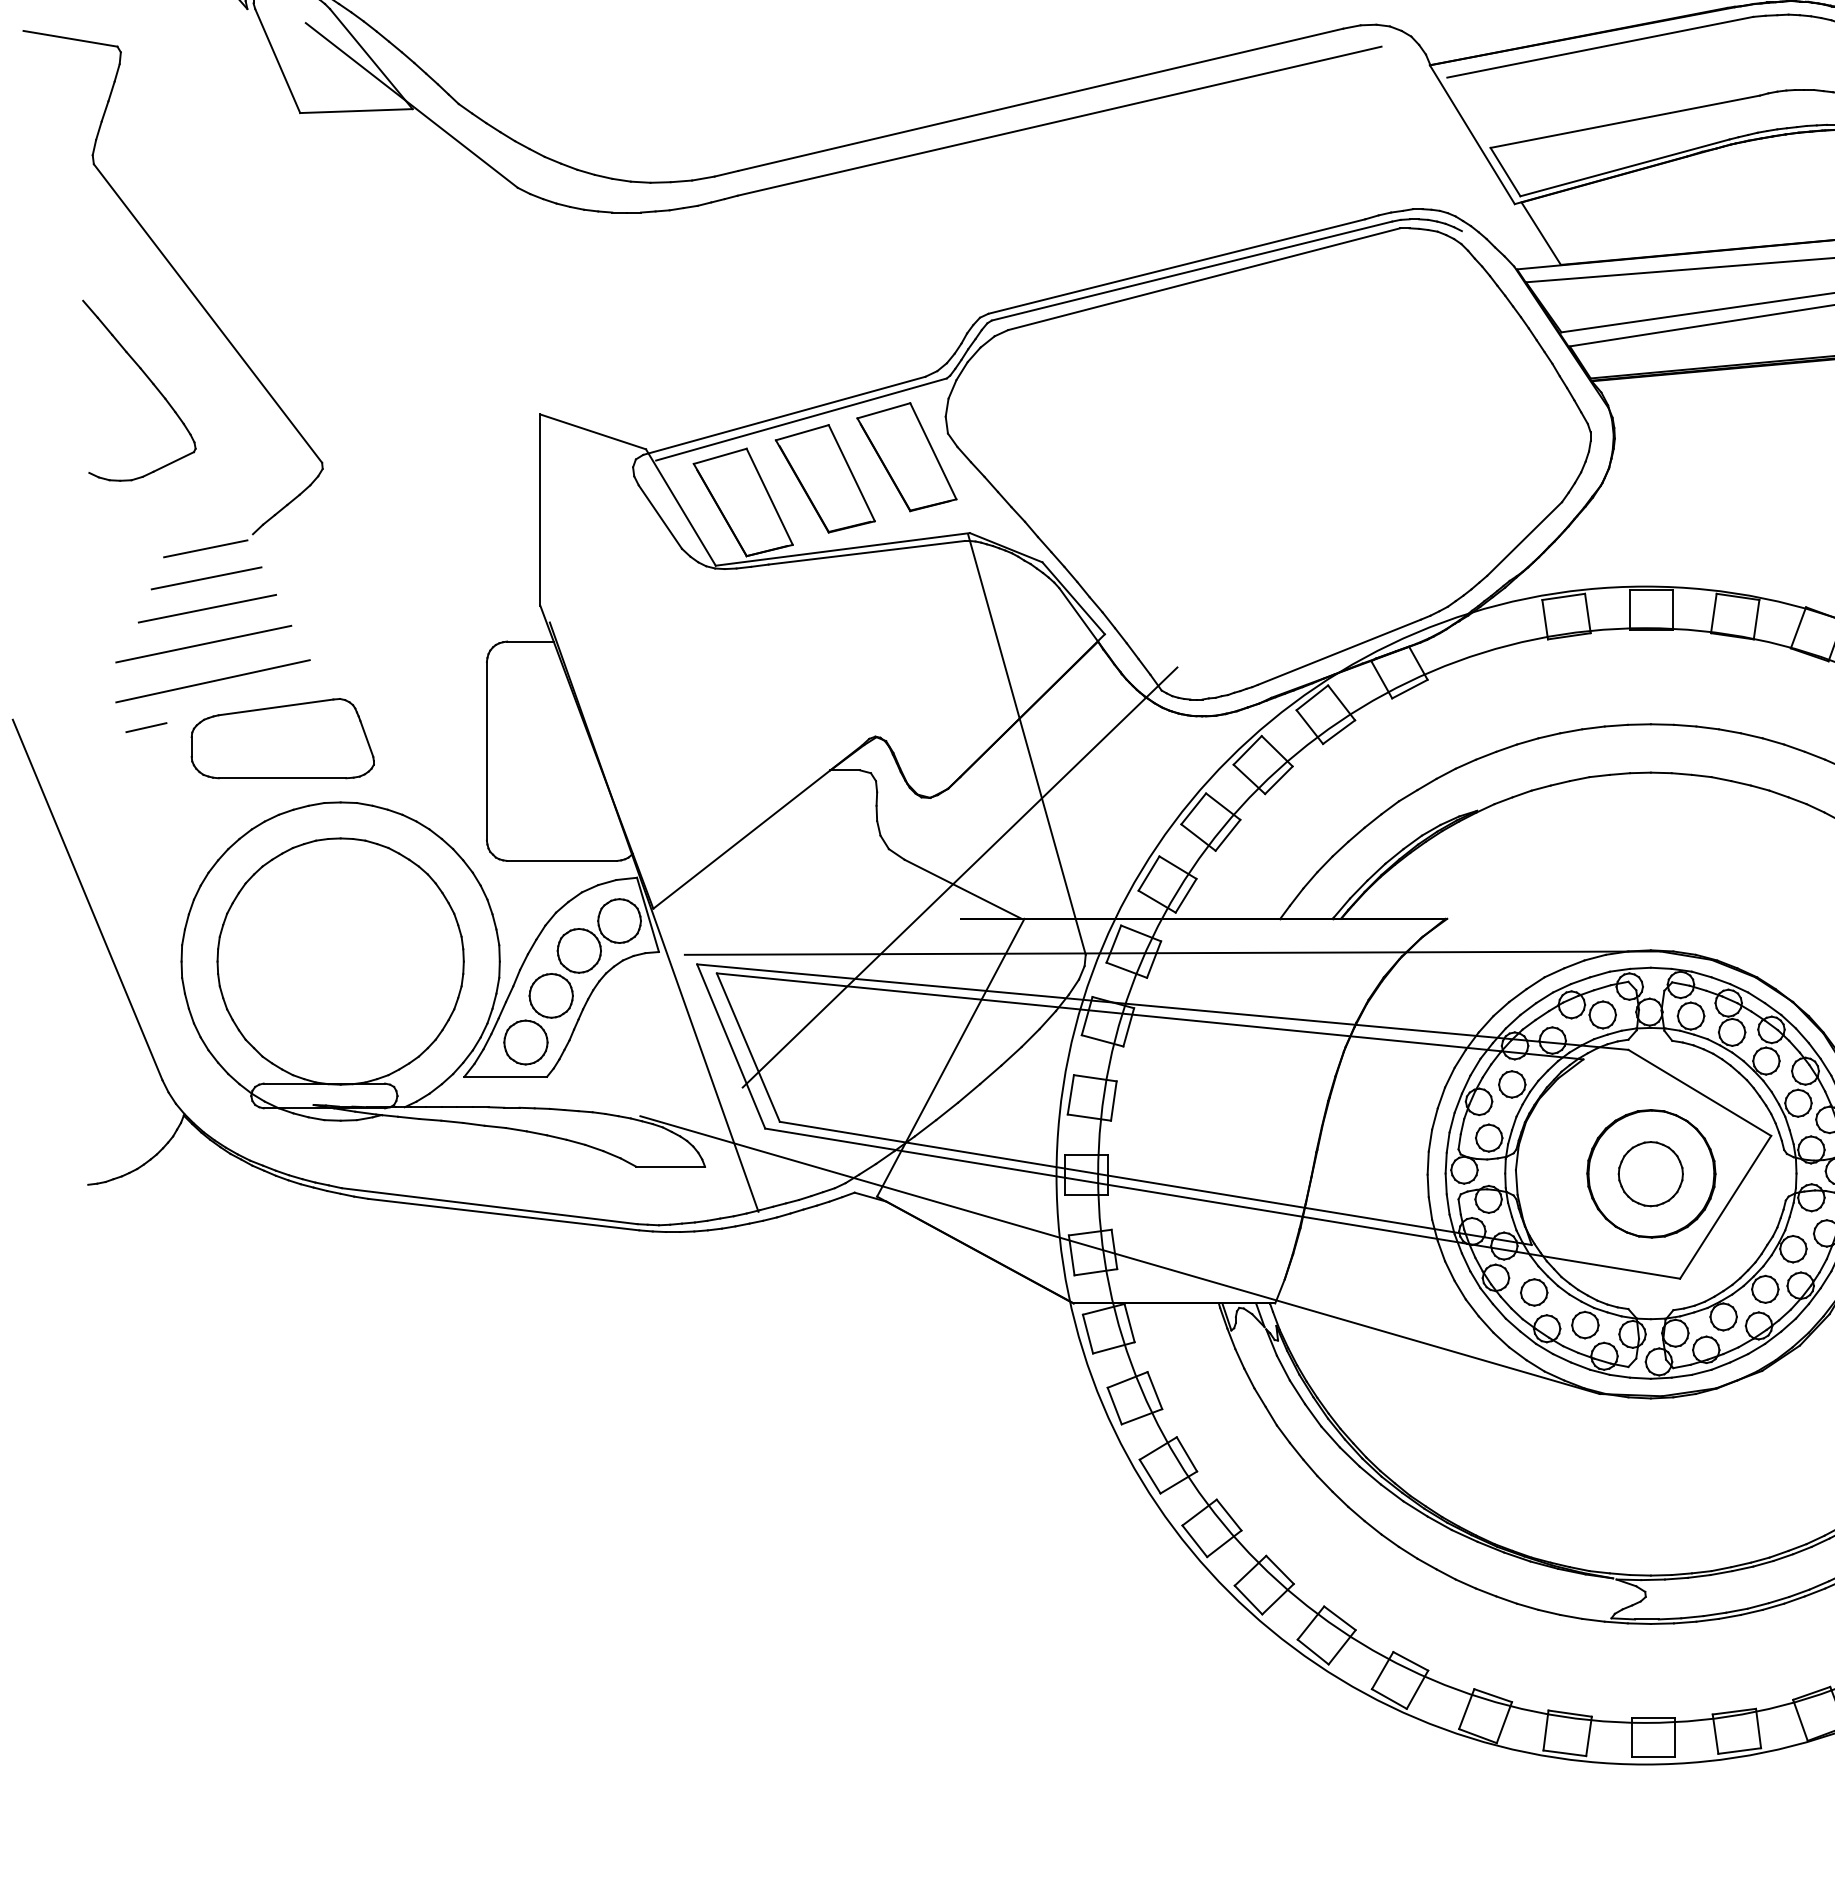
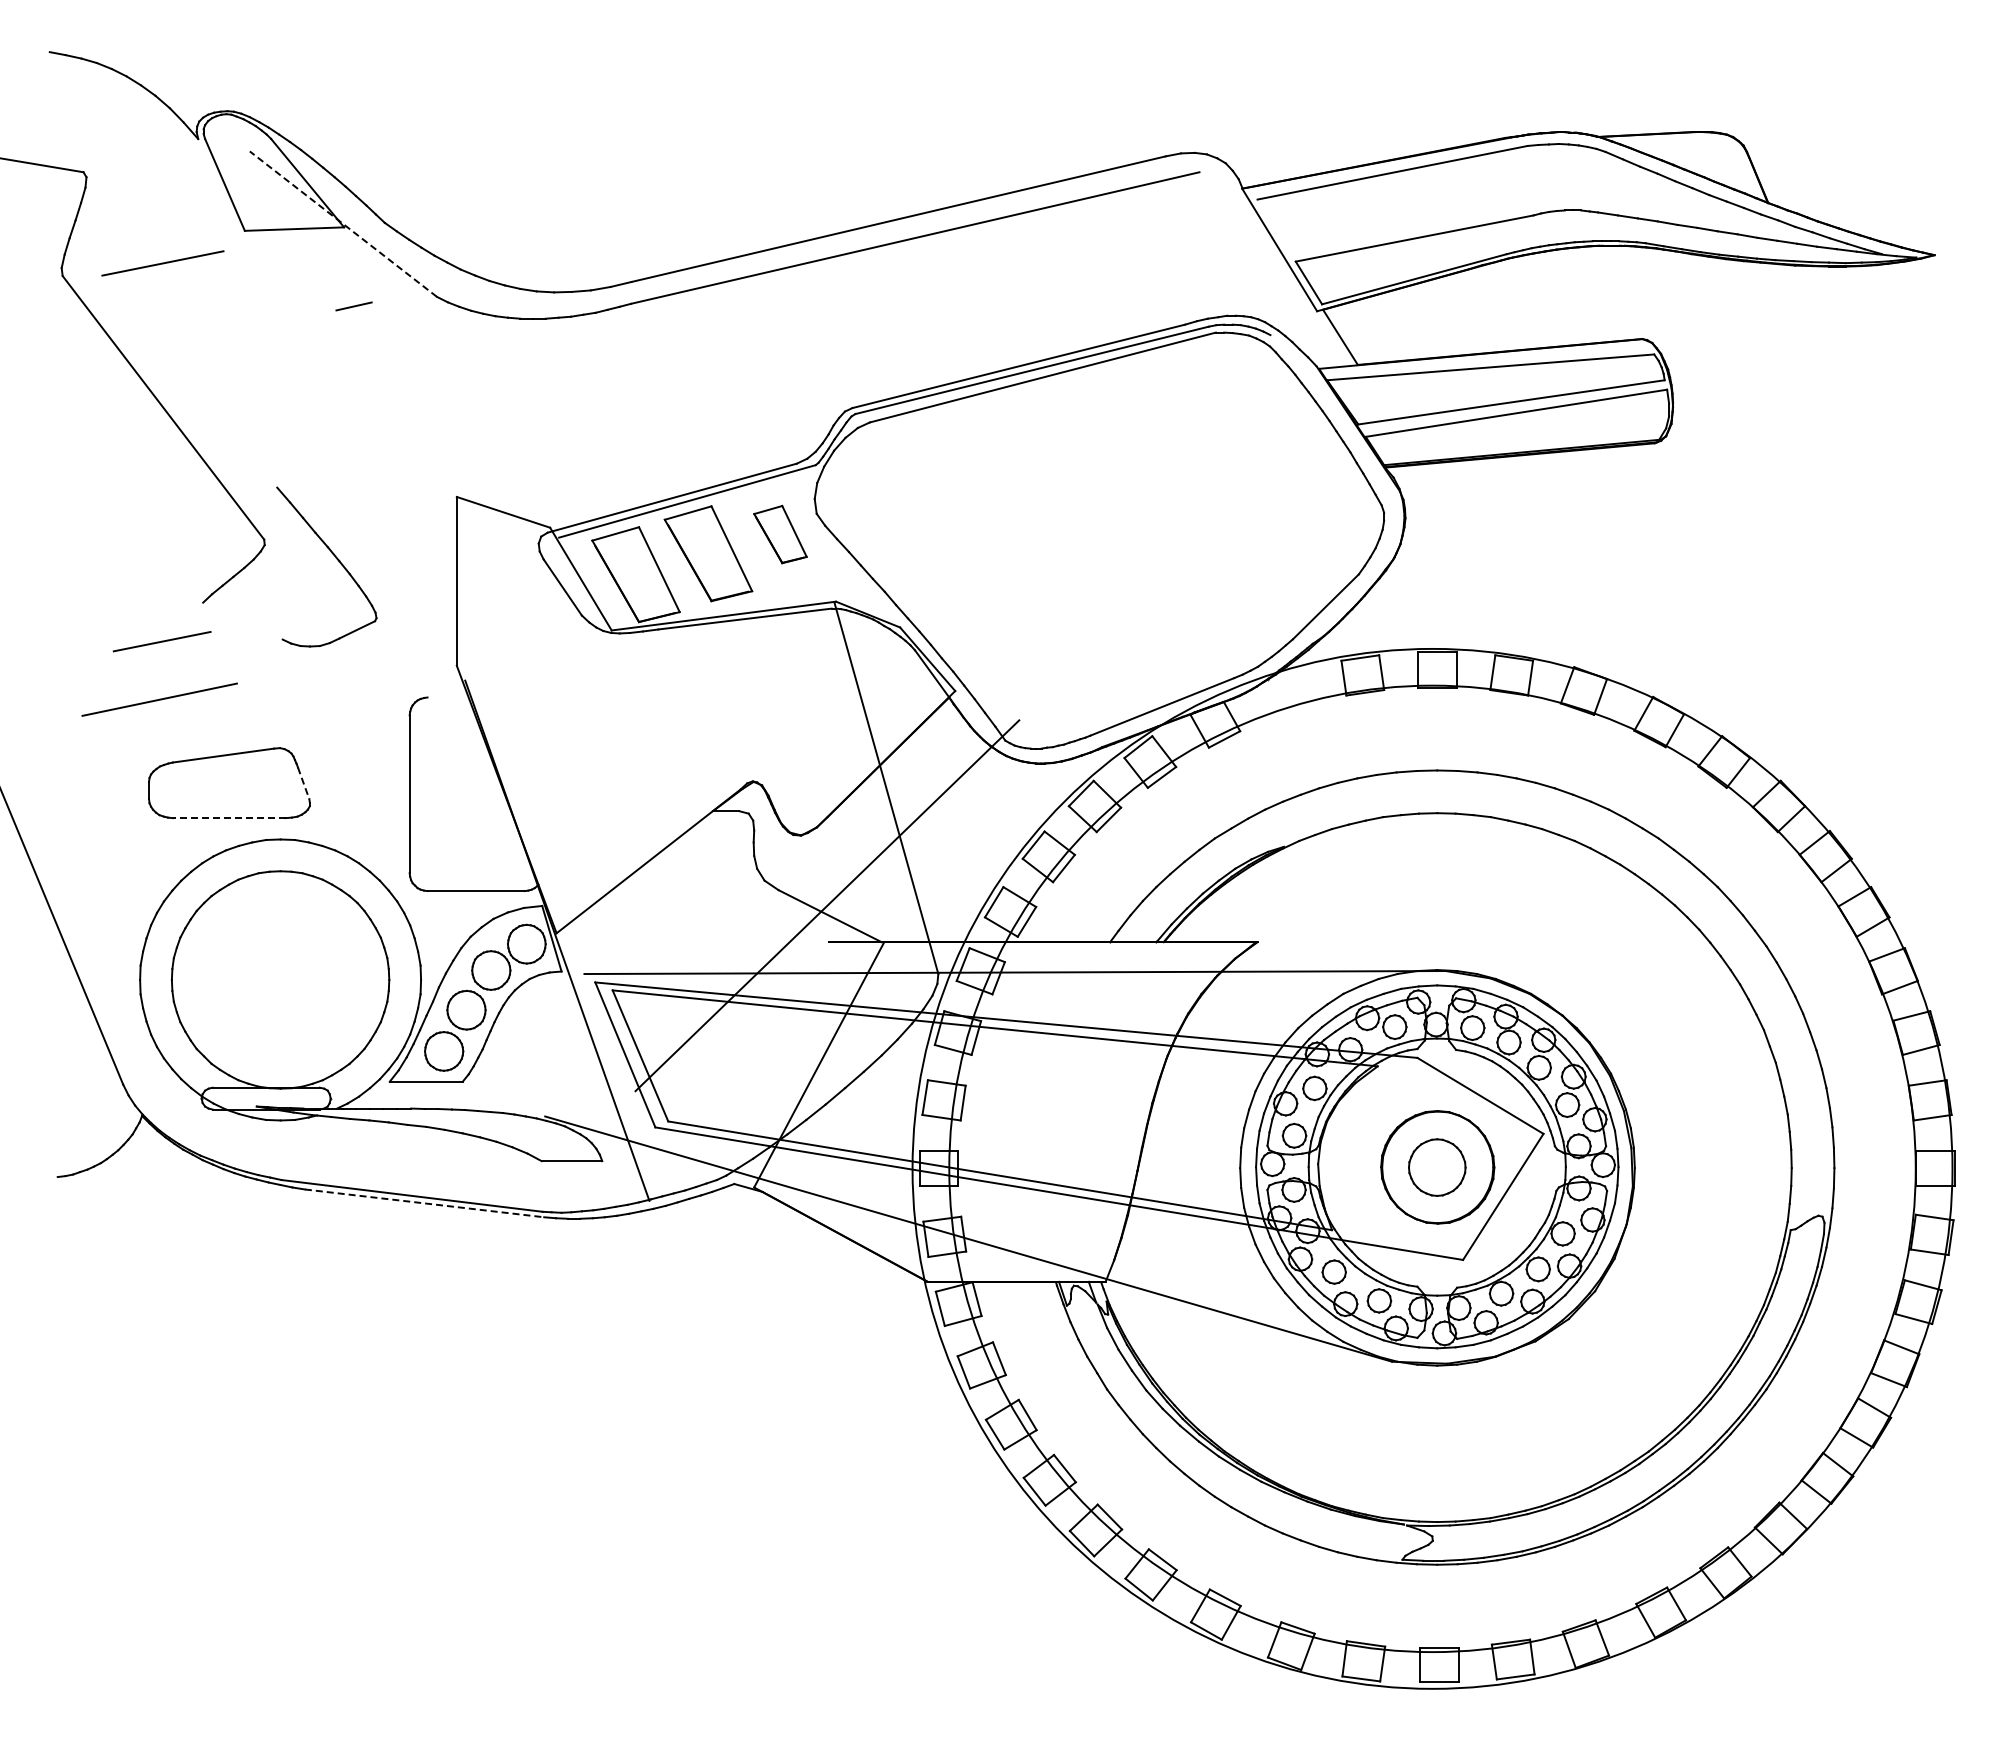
line: (411, 105) -> (343, 224), solid -> dashed
part: (149, 381) -> (335, 558), moved
part: (906, 456) -> (780, 534), size x0.6
line: (205, 548) -> (161, 615), removed
line: (206, 608) -> (162, 263), moved
line: (529, 641) -> (447, 697), removed
line: (212, 681) -> (167, 732), removed
line: (145, 727) -> (353, 306), moved
line: (366, 739) -> (303, 783), solid -> dashed
line: (281, 778) -> (228, 818), solid -> dashed
line: (504, 1214) -> (425, 1203), solid -> dashed

